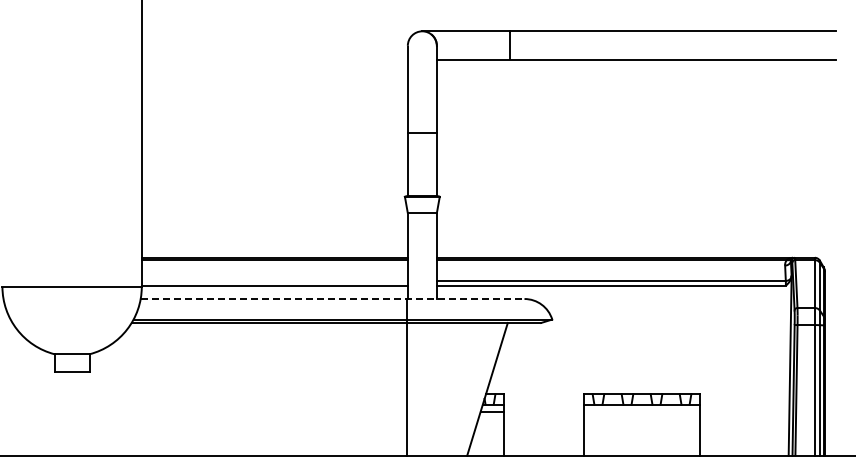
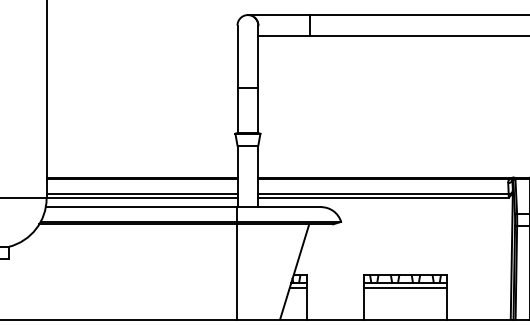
line: (274, 280) -> (141, 193), added
line: (332, 299) -> (183, 207), dashed -> solid
line: (641, 411) -> (405, 287), added

